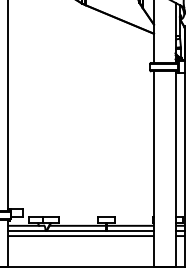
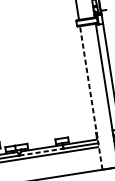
line: (153, 169) -> (90, 98), solid -> dashed
line: (76, 230) -> (41, 151), solid -> dashed

